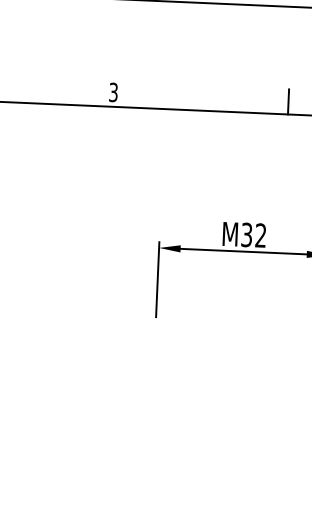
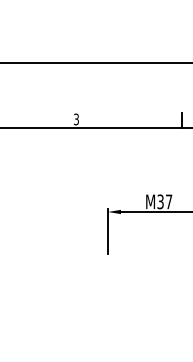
text: (259, 234) -> (168, 201), M32 -> M37

